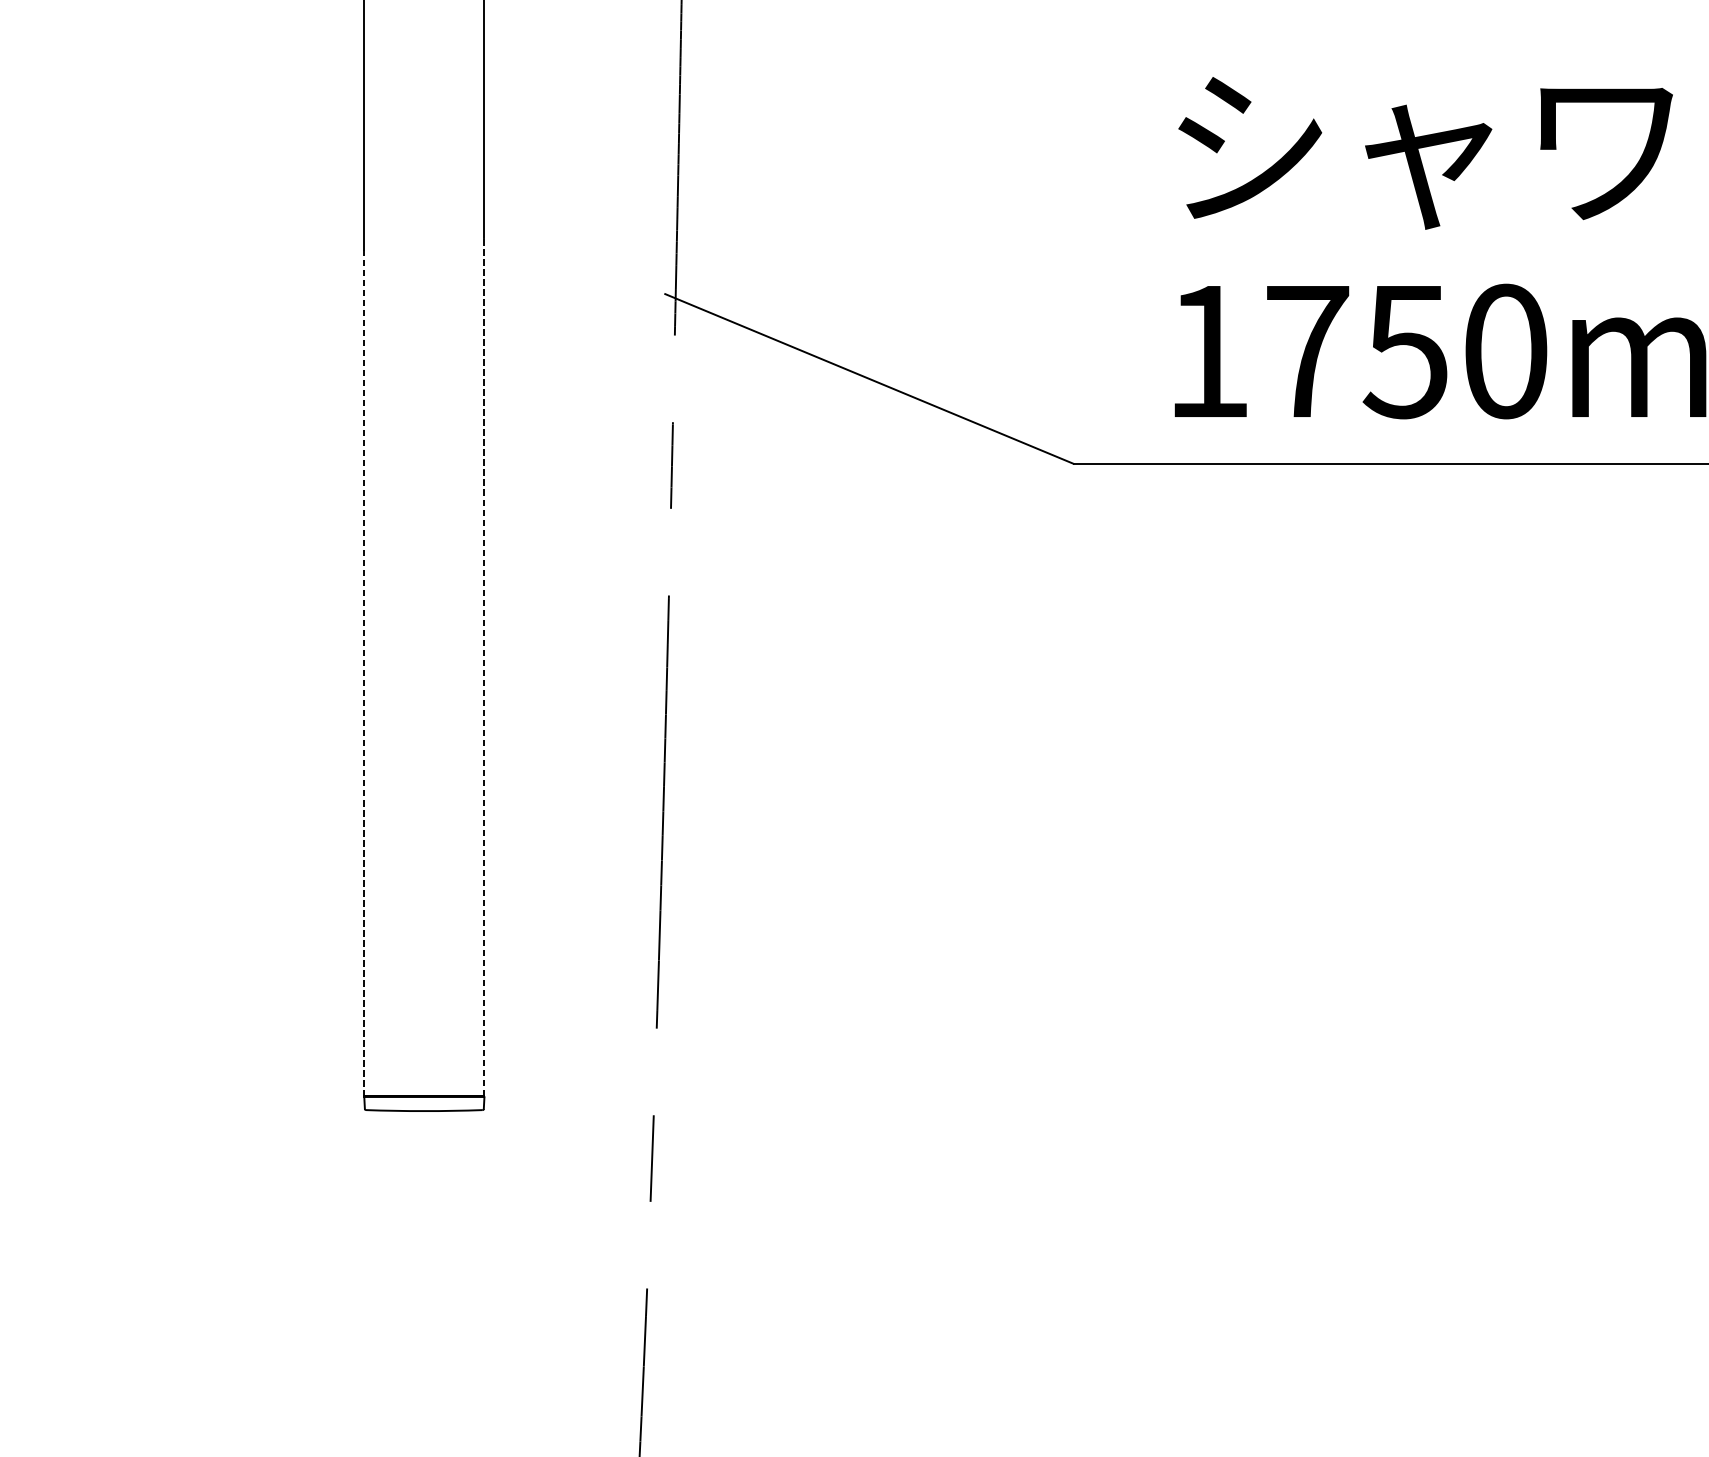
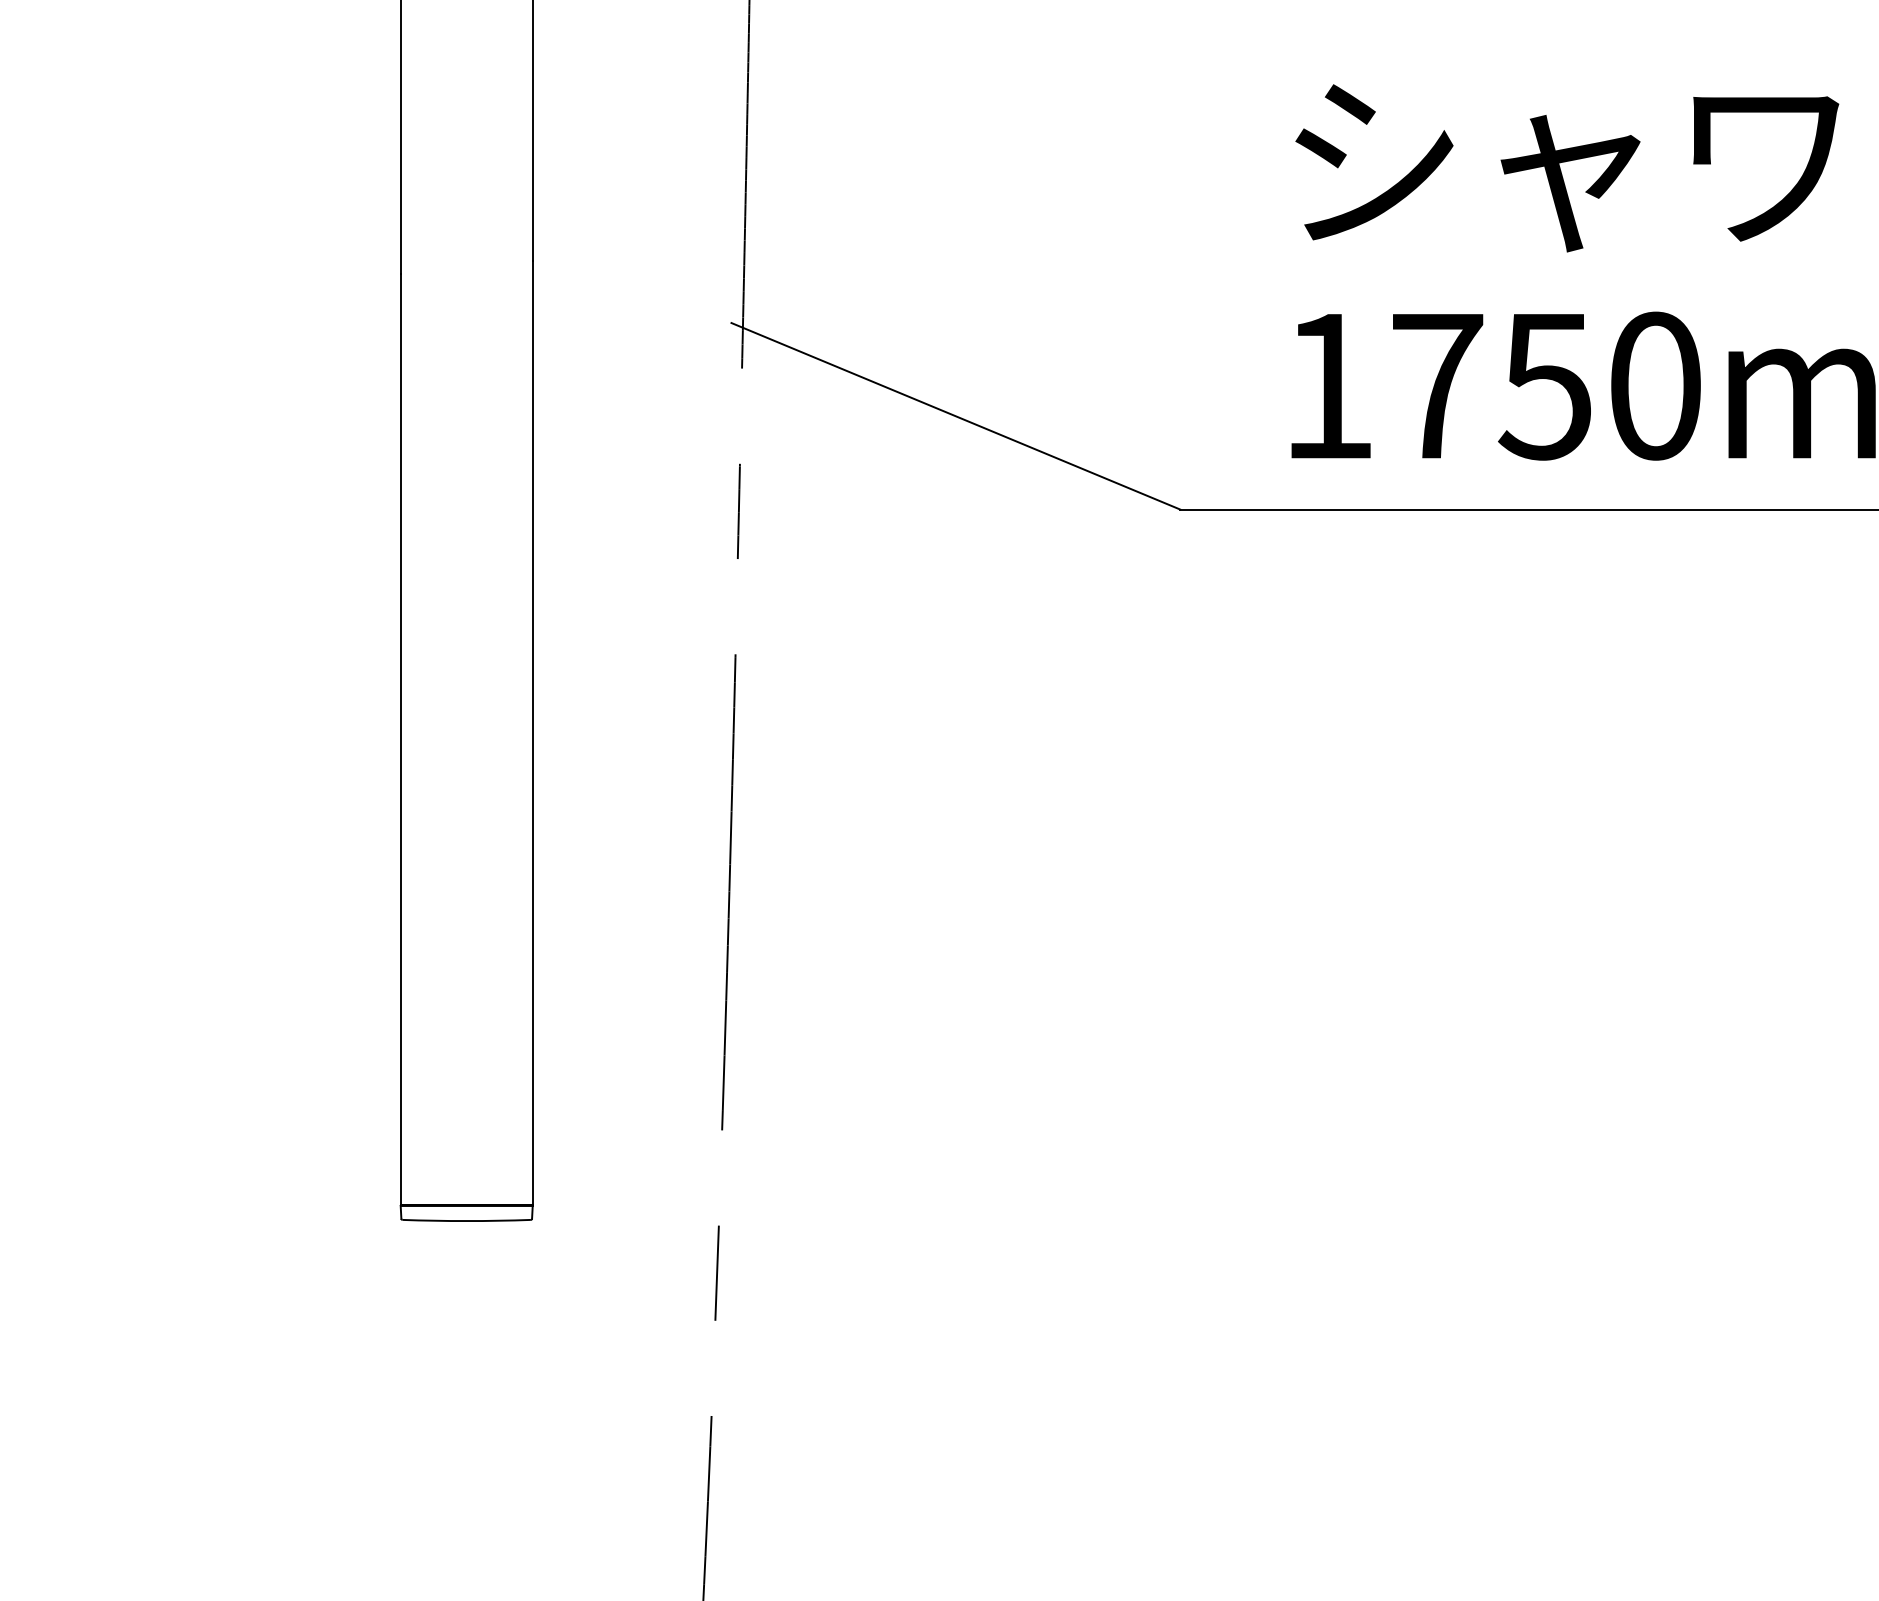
line: (484, 666) -> (532, 732), dashed -> solid
line: (364, 673) -> (400, 740), dashed -> solid

